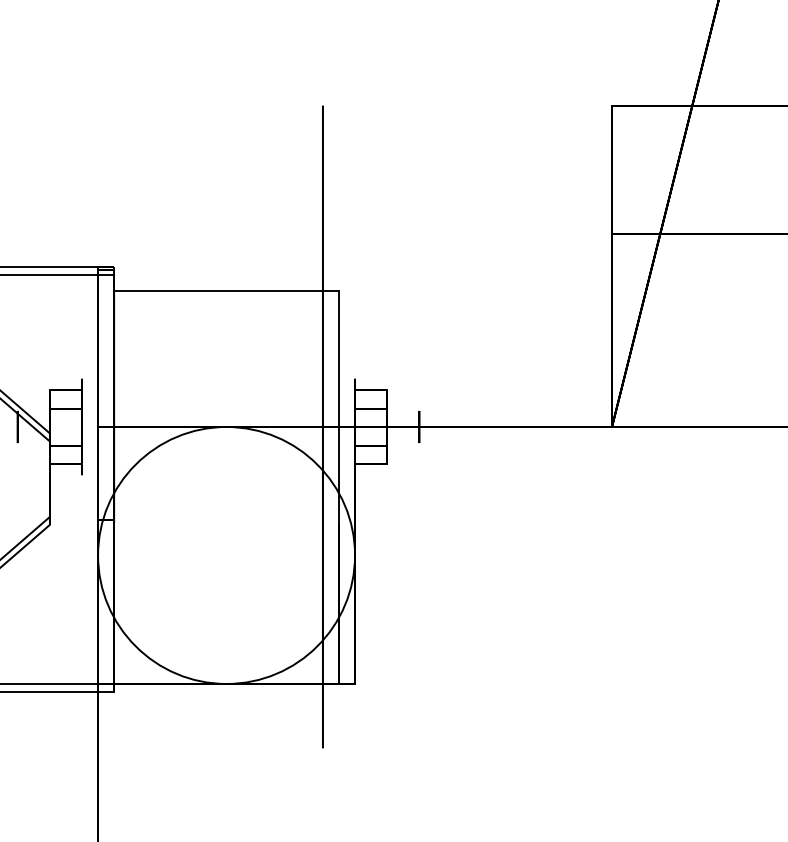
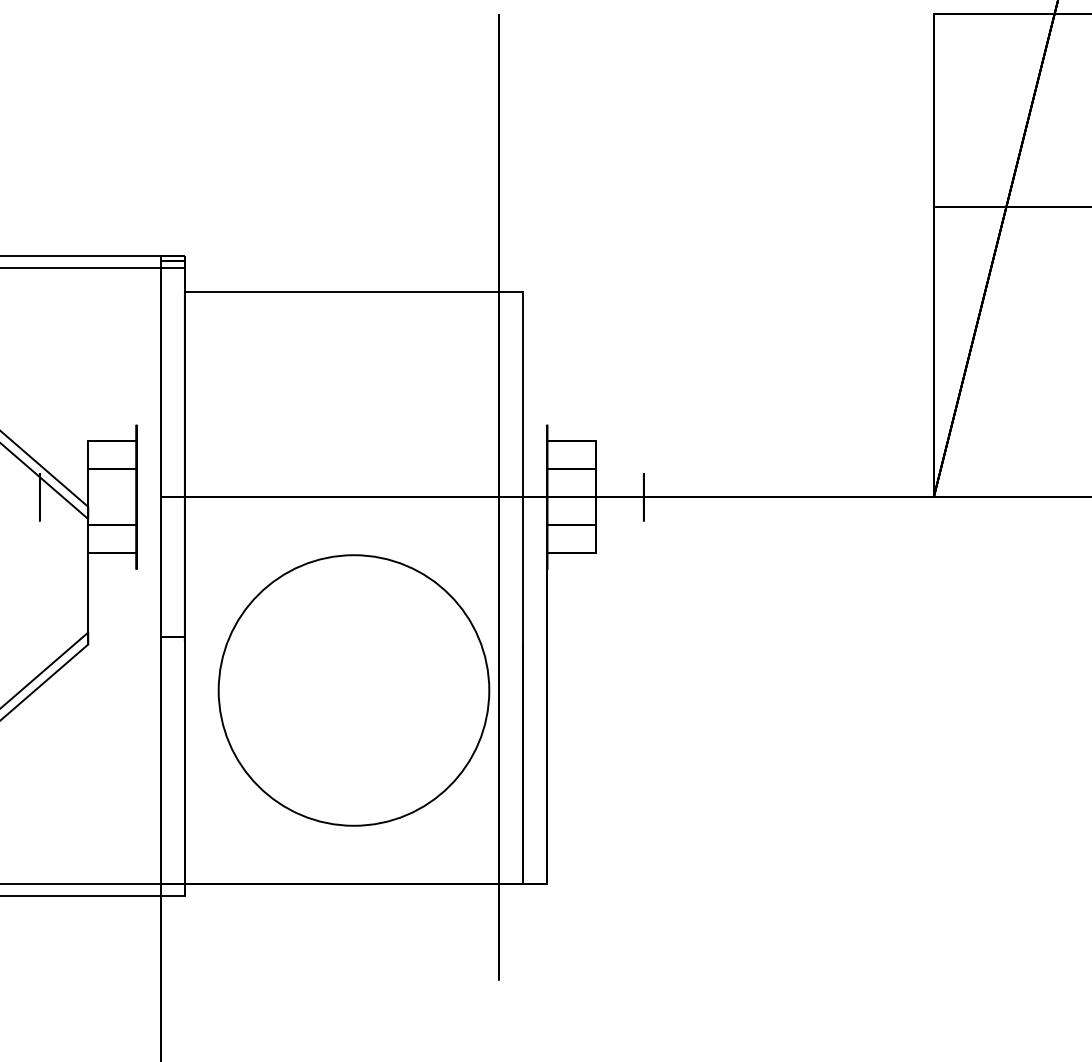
circle: (226, 555) -> (353, 690), size x0.7

